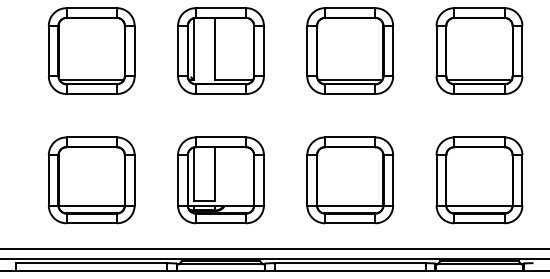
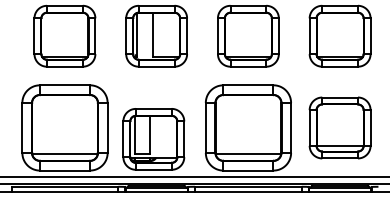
part: (91, 180) -> (64, 128), size x1.4
part: (220, 180) -> (153, 139), moved
part: (349, 180) -> (247, 128), size x1.4

